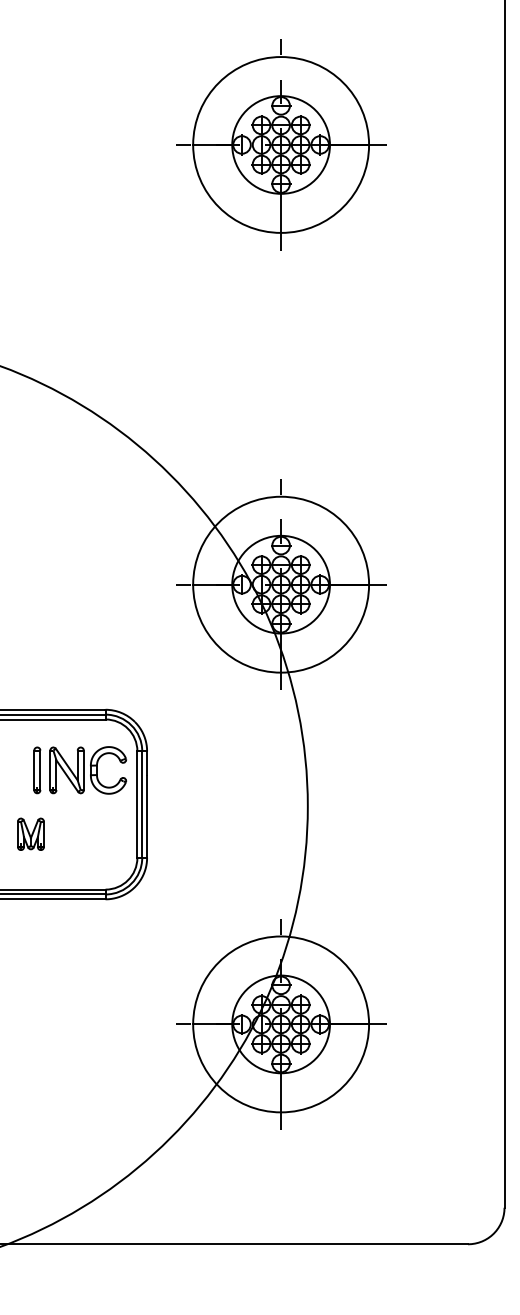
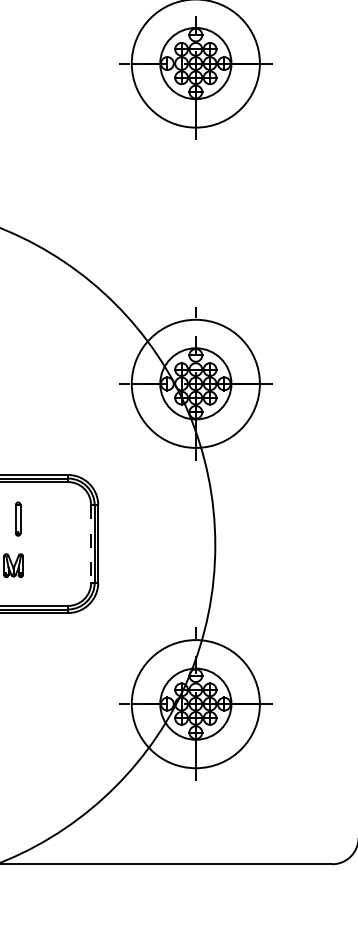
part: (88, 770) -> (55, 519), removed
line: (137, 805) -> (91, 544), solid -> dashed

